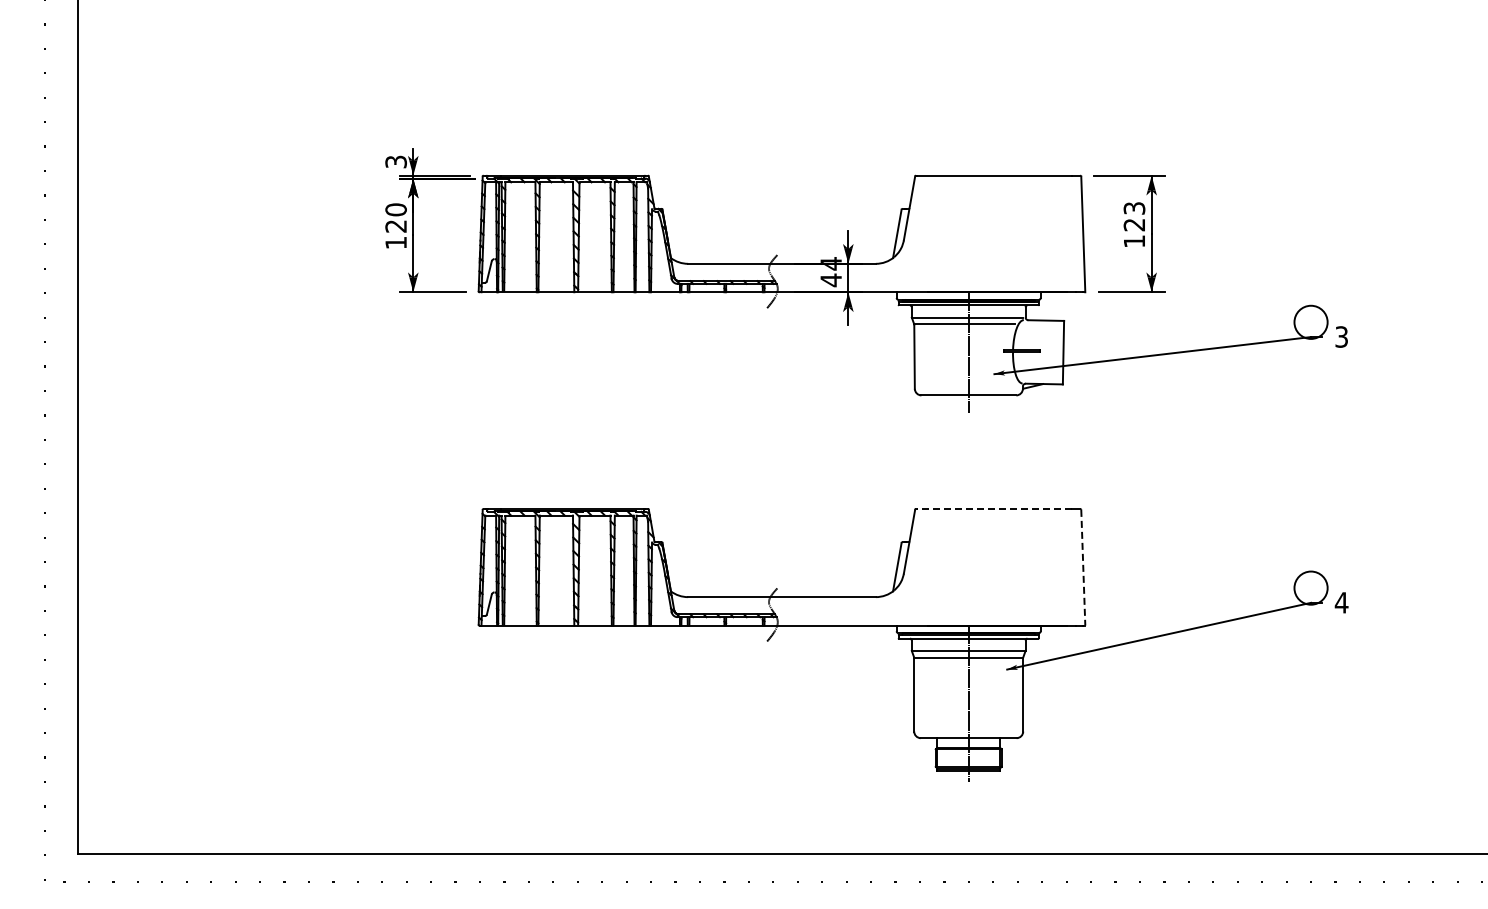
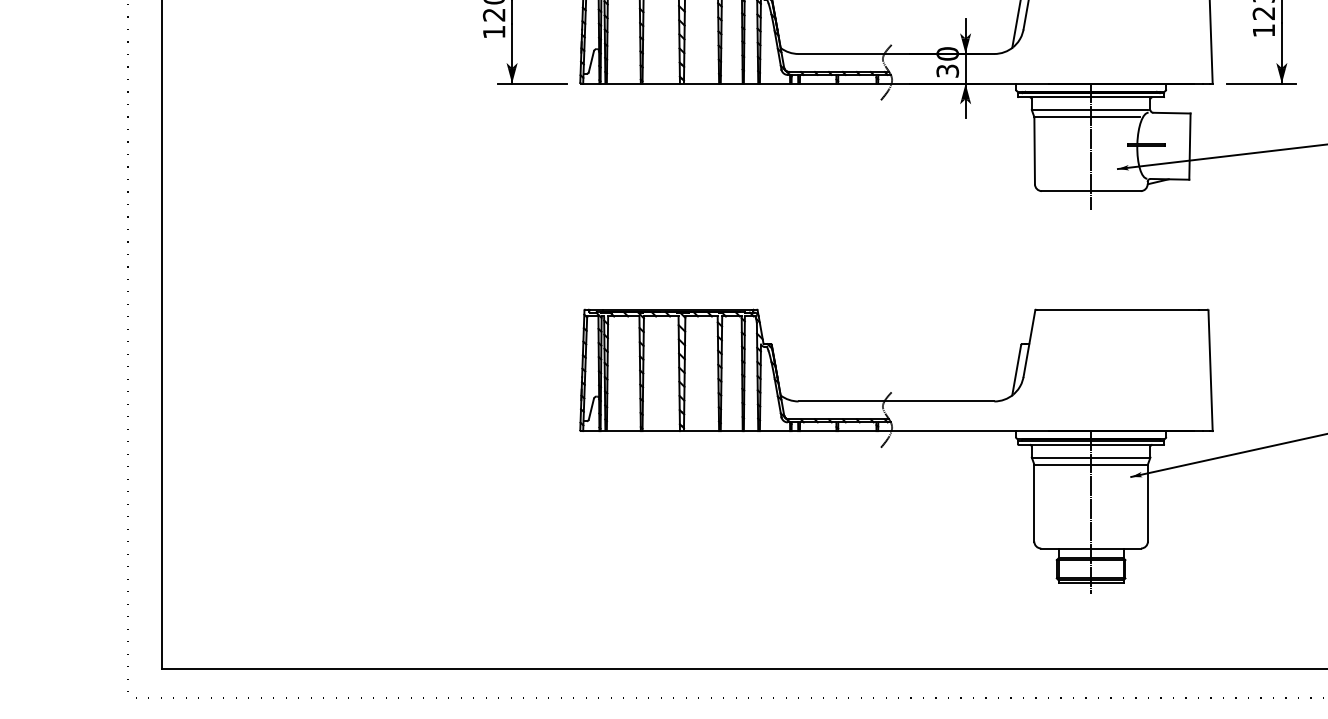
text: (831, 272) -> (948, 63), 44 -> 30
line: (993, 508) -> (1116, 309), dashed -> solid
line: (1083, 567) -> (1210, 370), dashed -> solid

